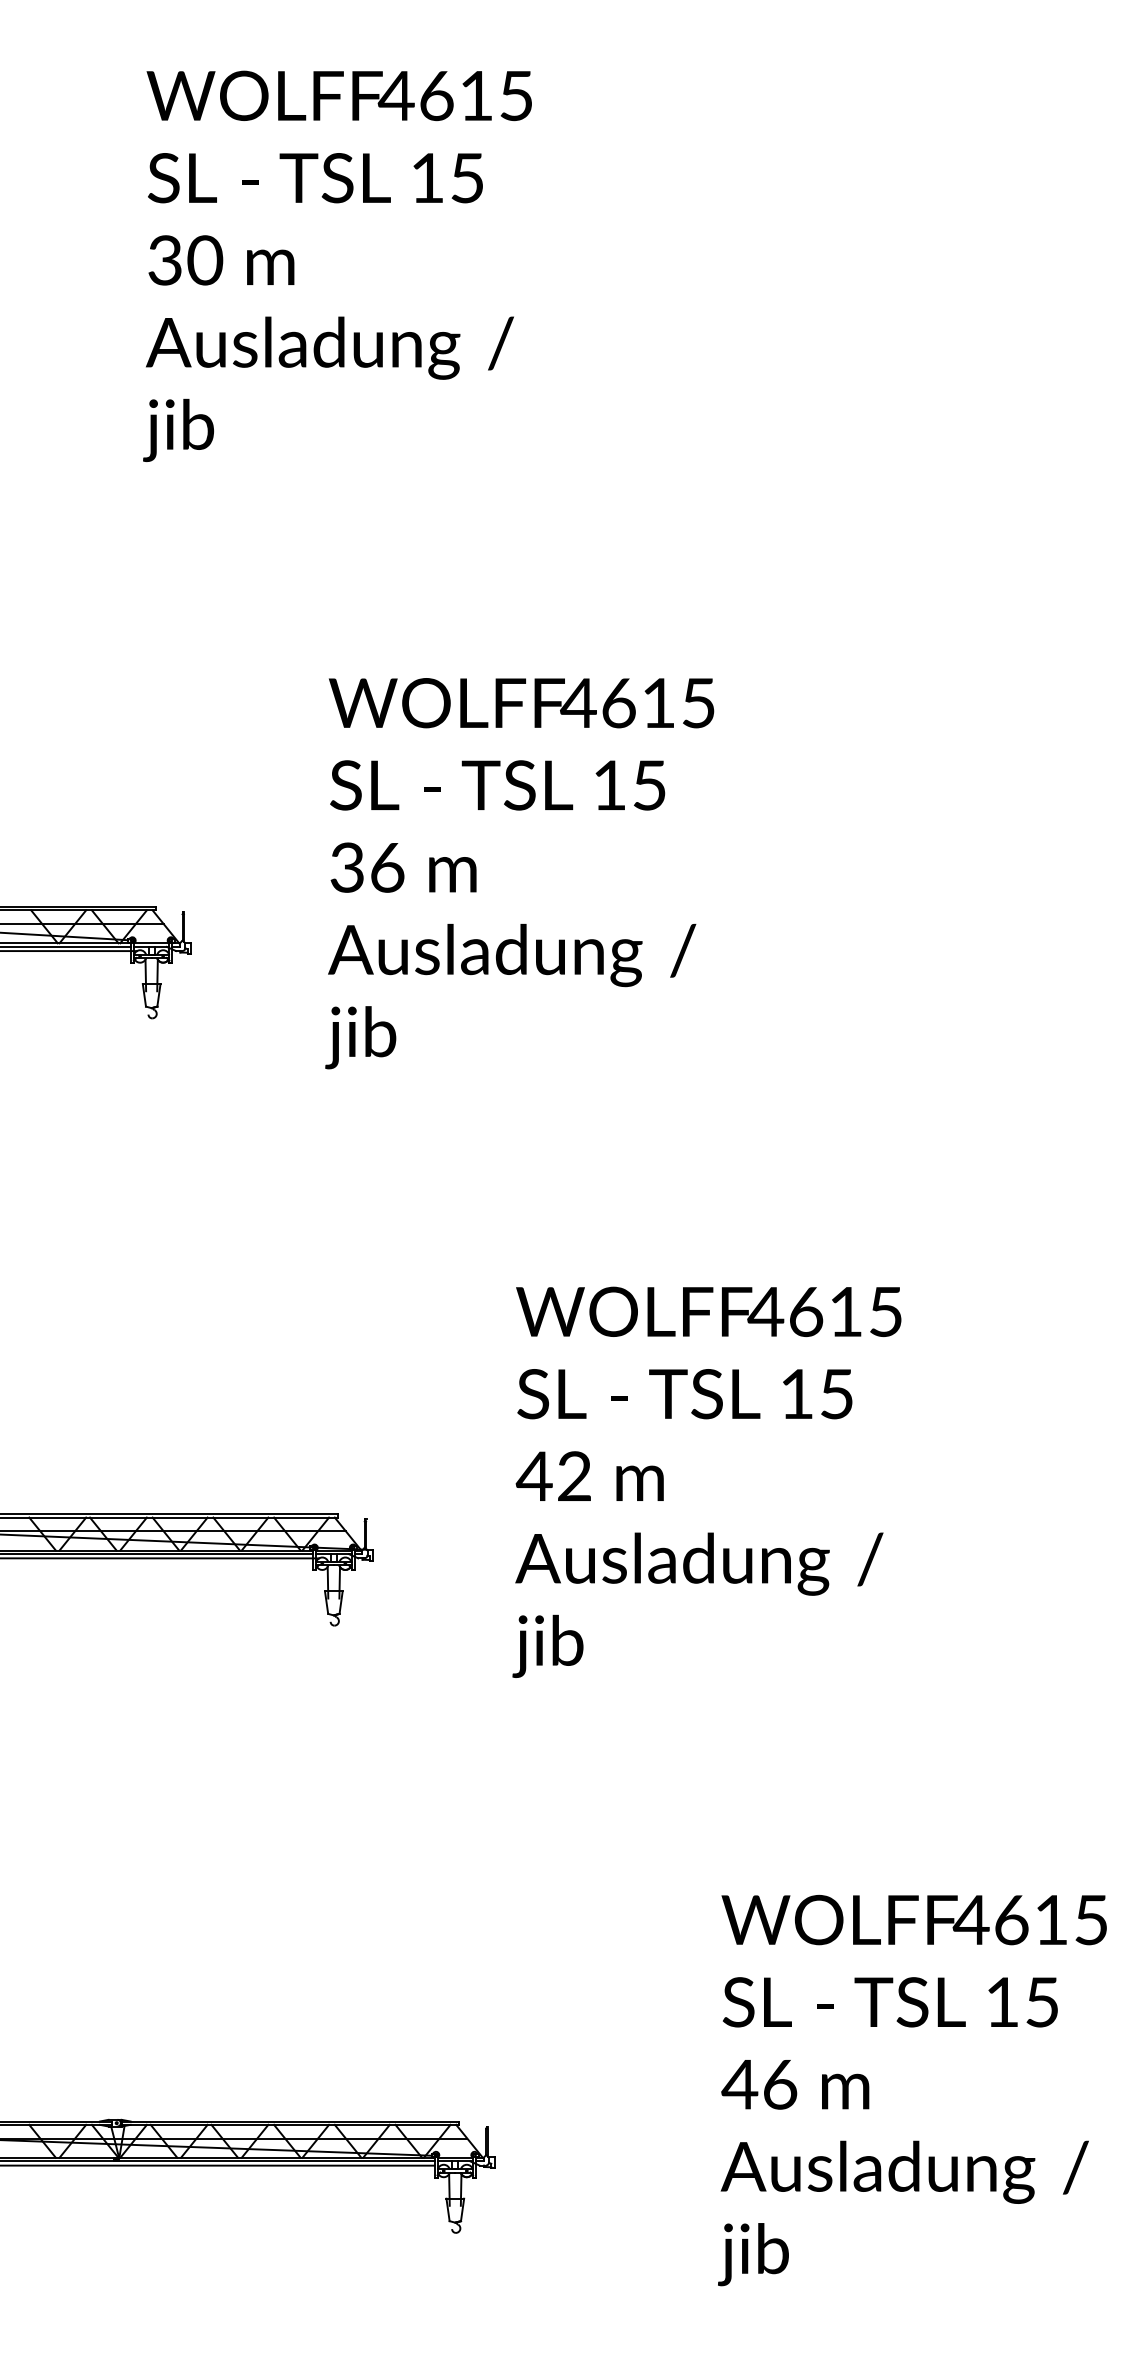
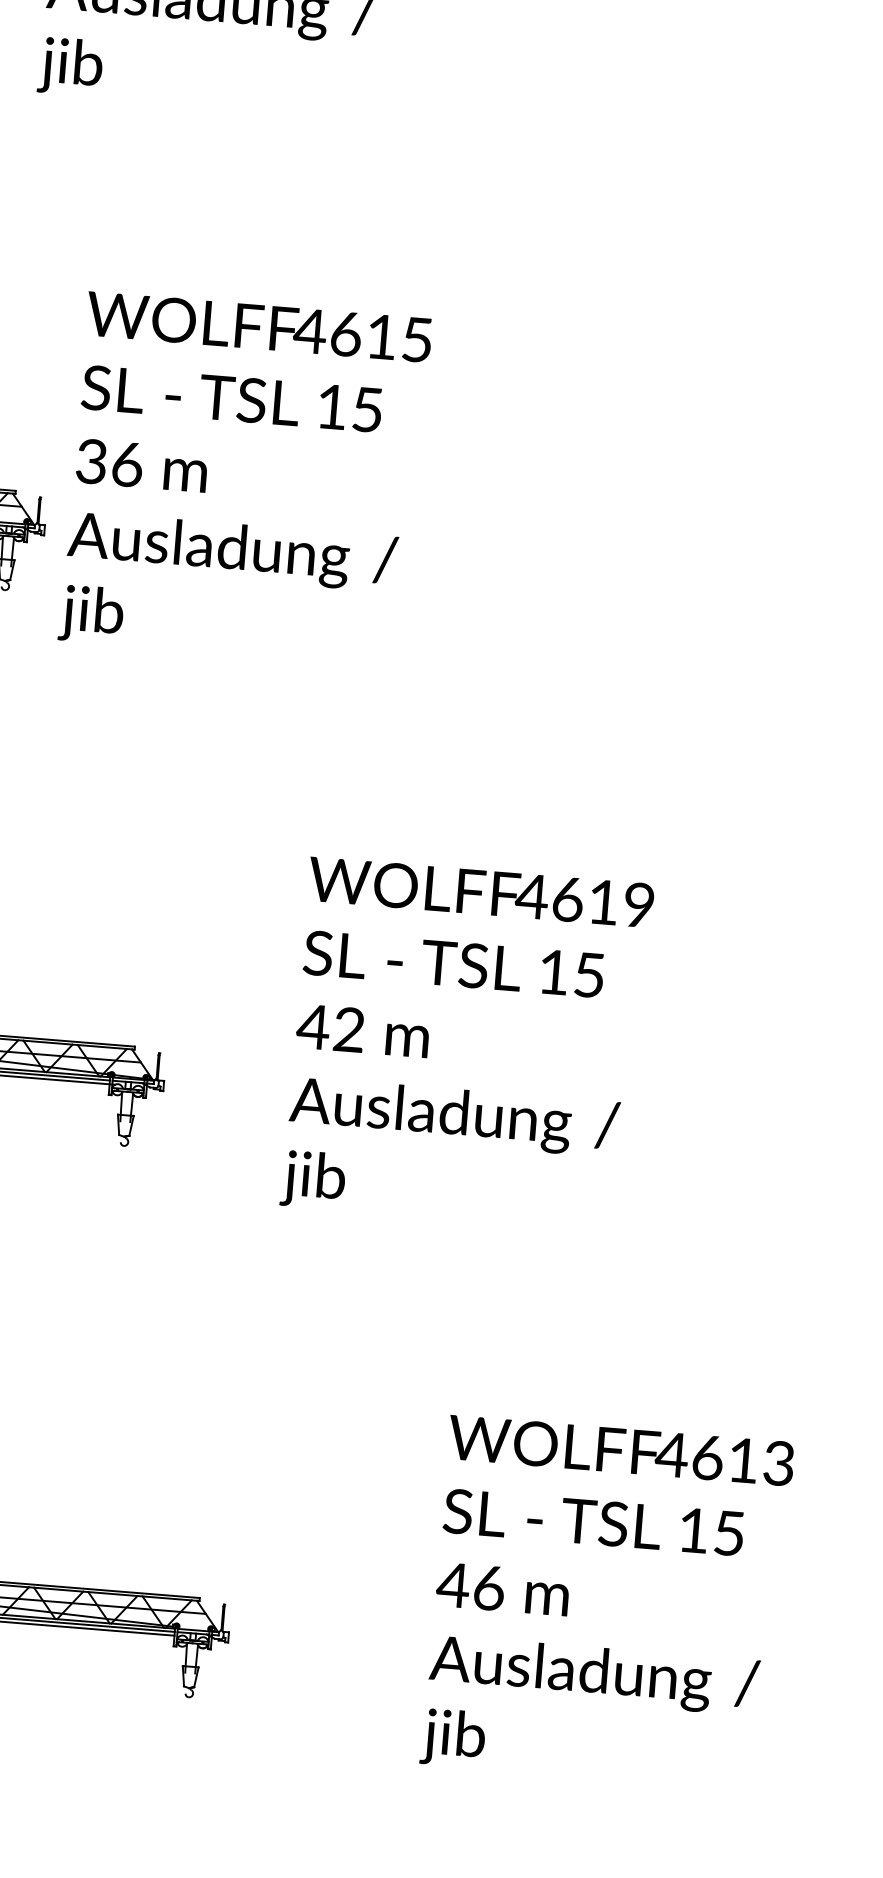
text: (519, 873) -> (245, 479), moved
text: (885, 1311) -> (638, 904), 4615 -> 4619
text: (1090, 1919) -> (778, 1462), 4615 -> 4613

